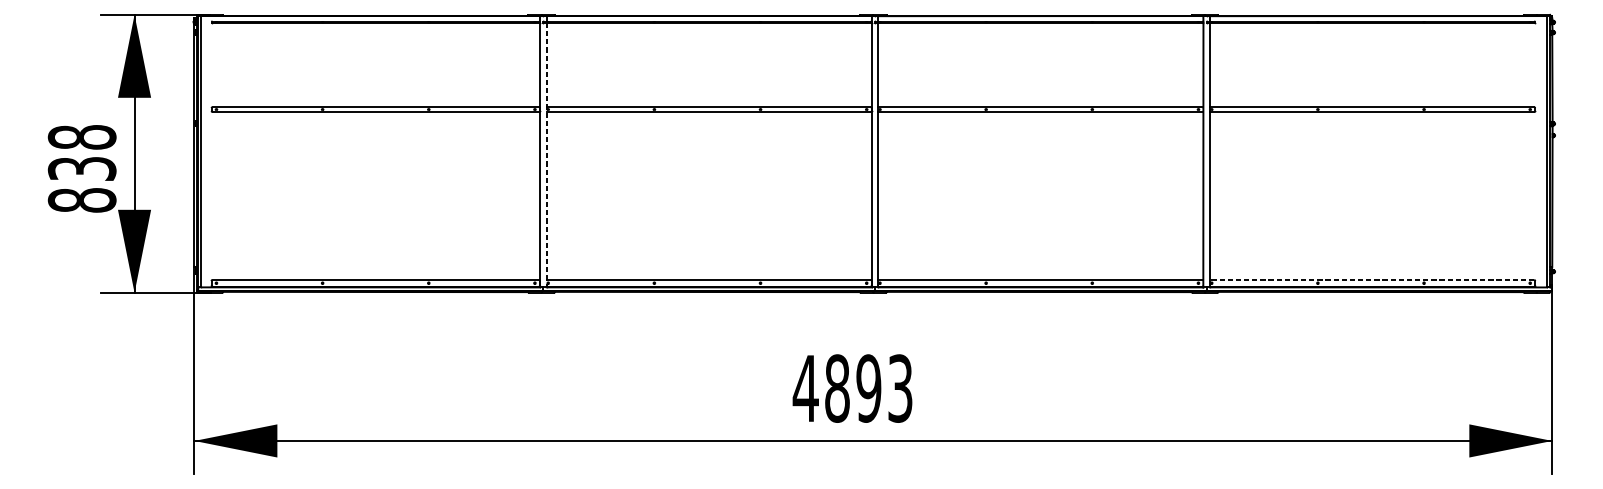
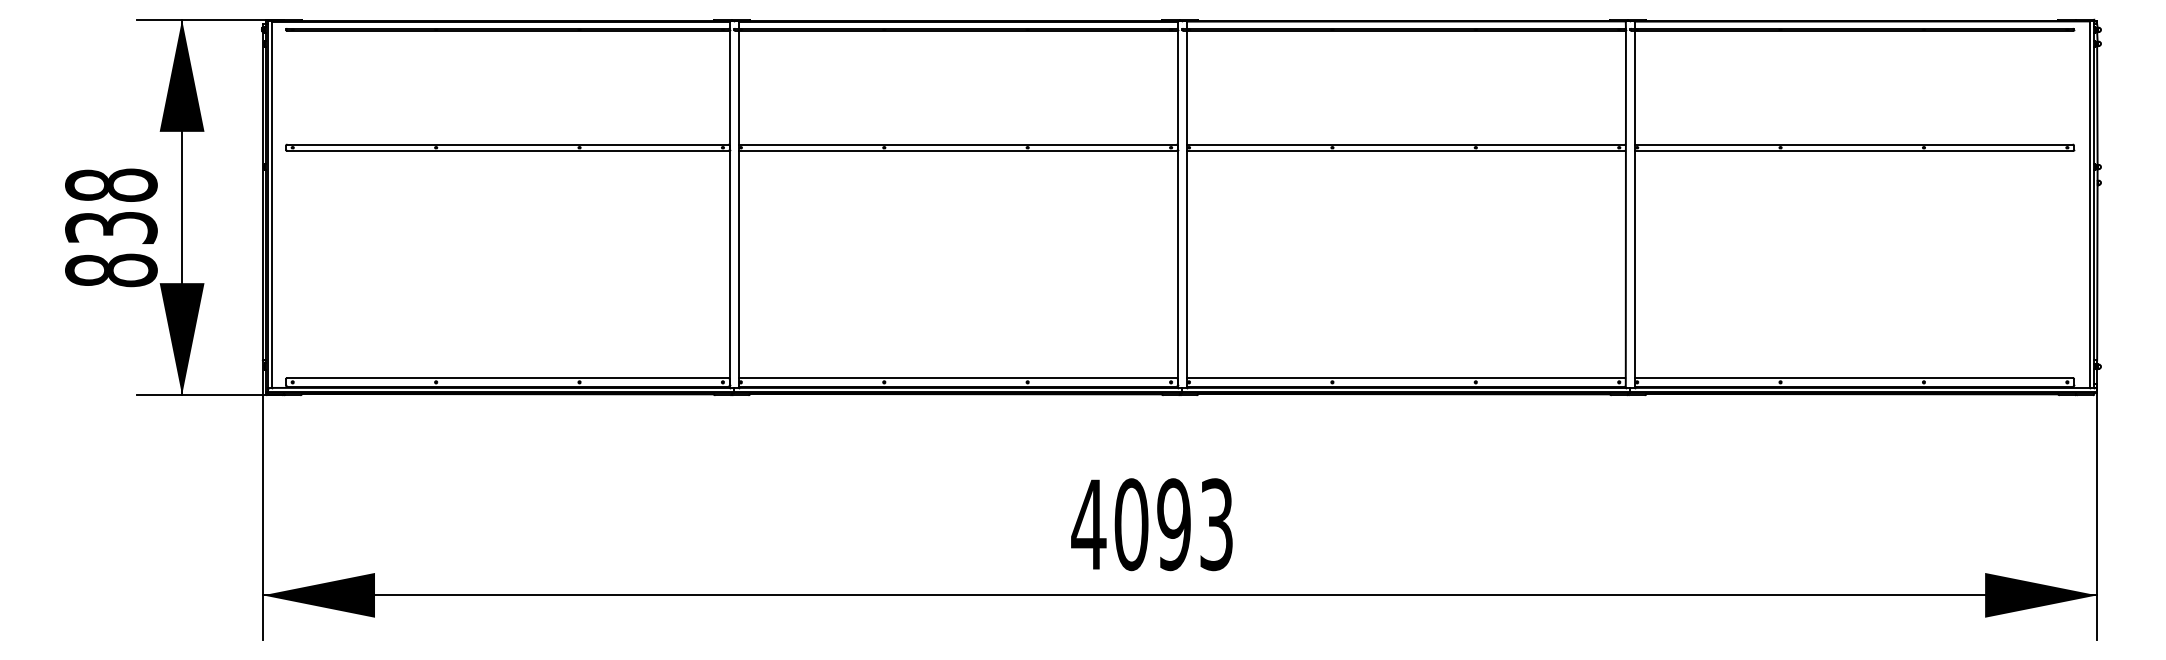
line: (546, 155) -> (738, 209), dashed -> solid
line: (1371, 280) -> (1853, 378), dashed -> solid
text: (837, 388) -> (1131, 524), 4893 -> 4093

